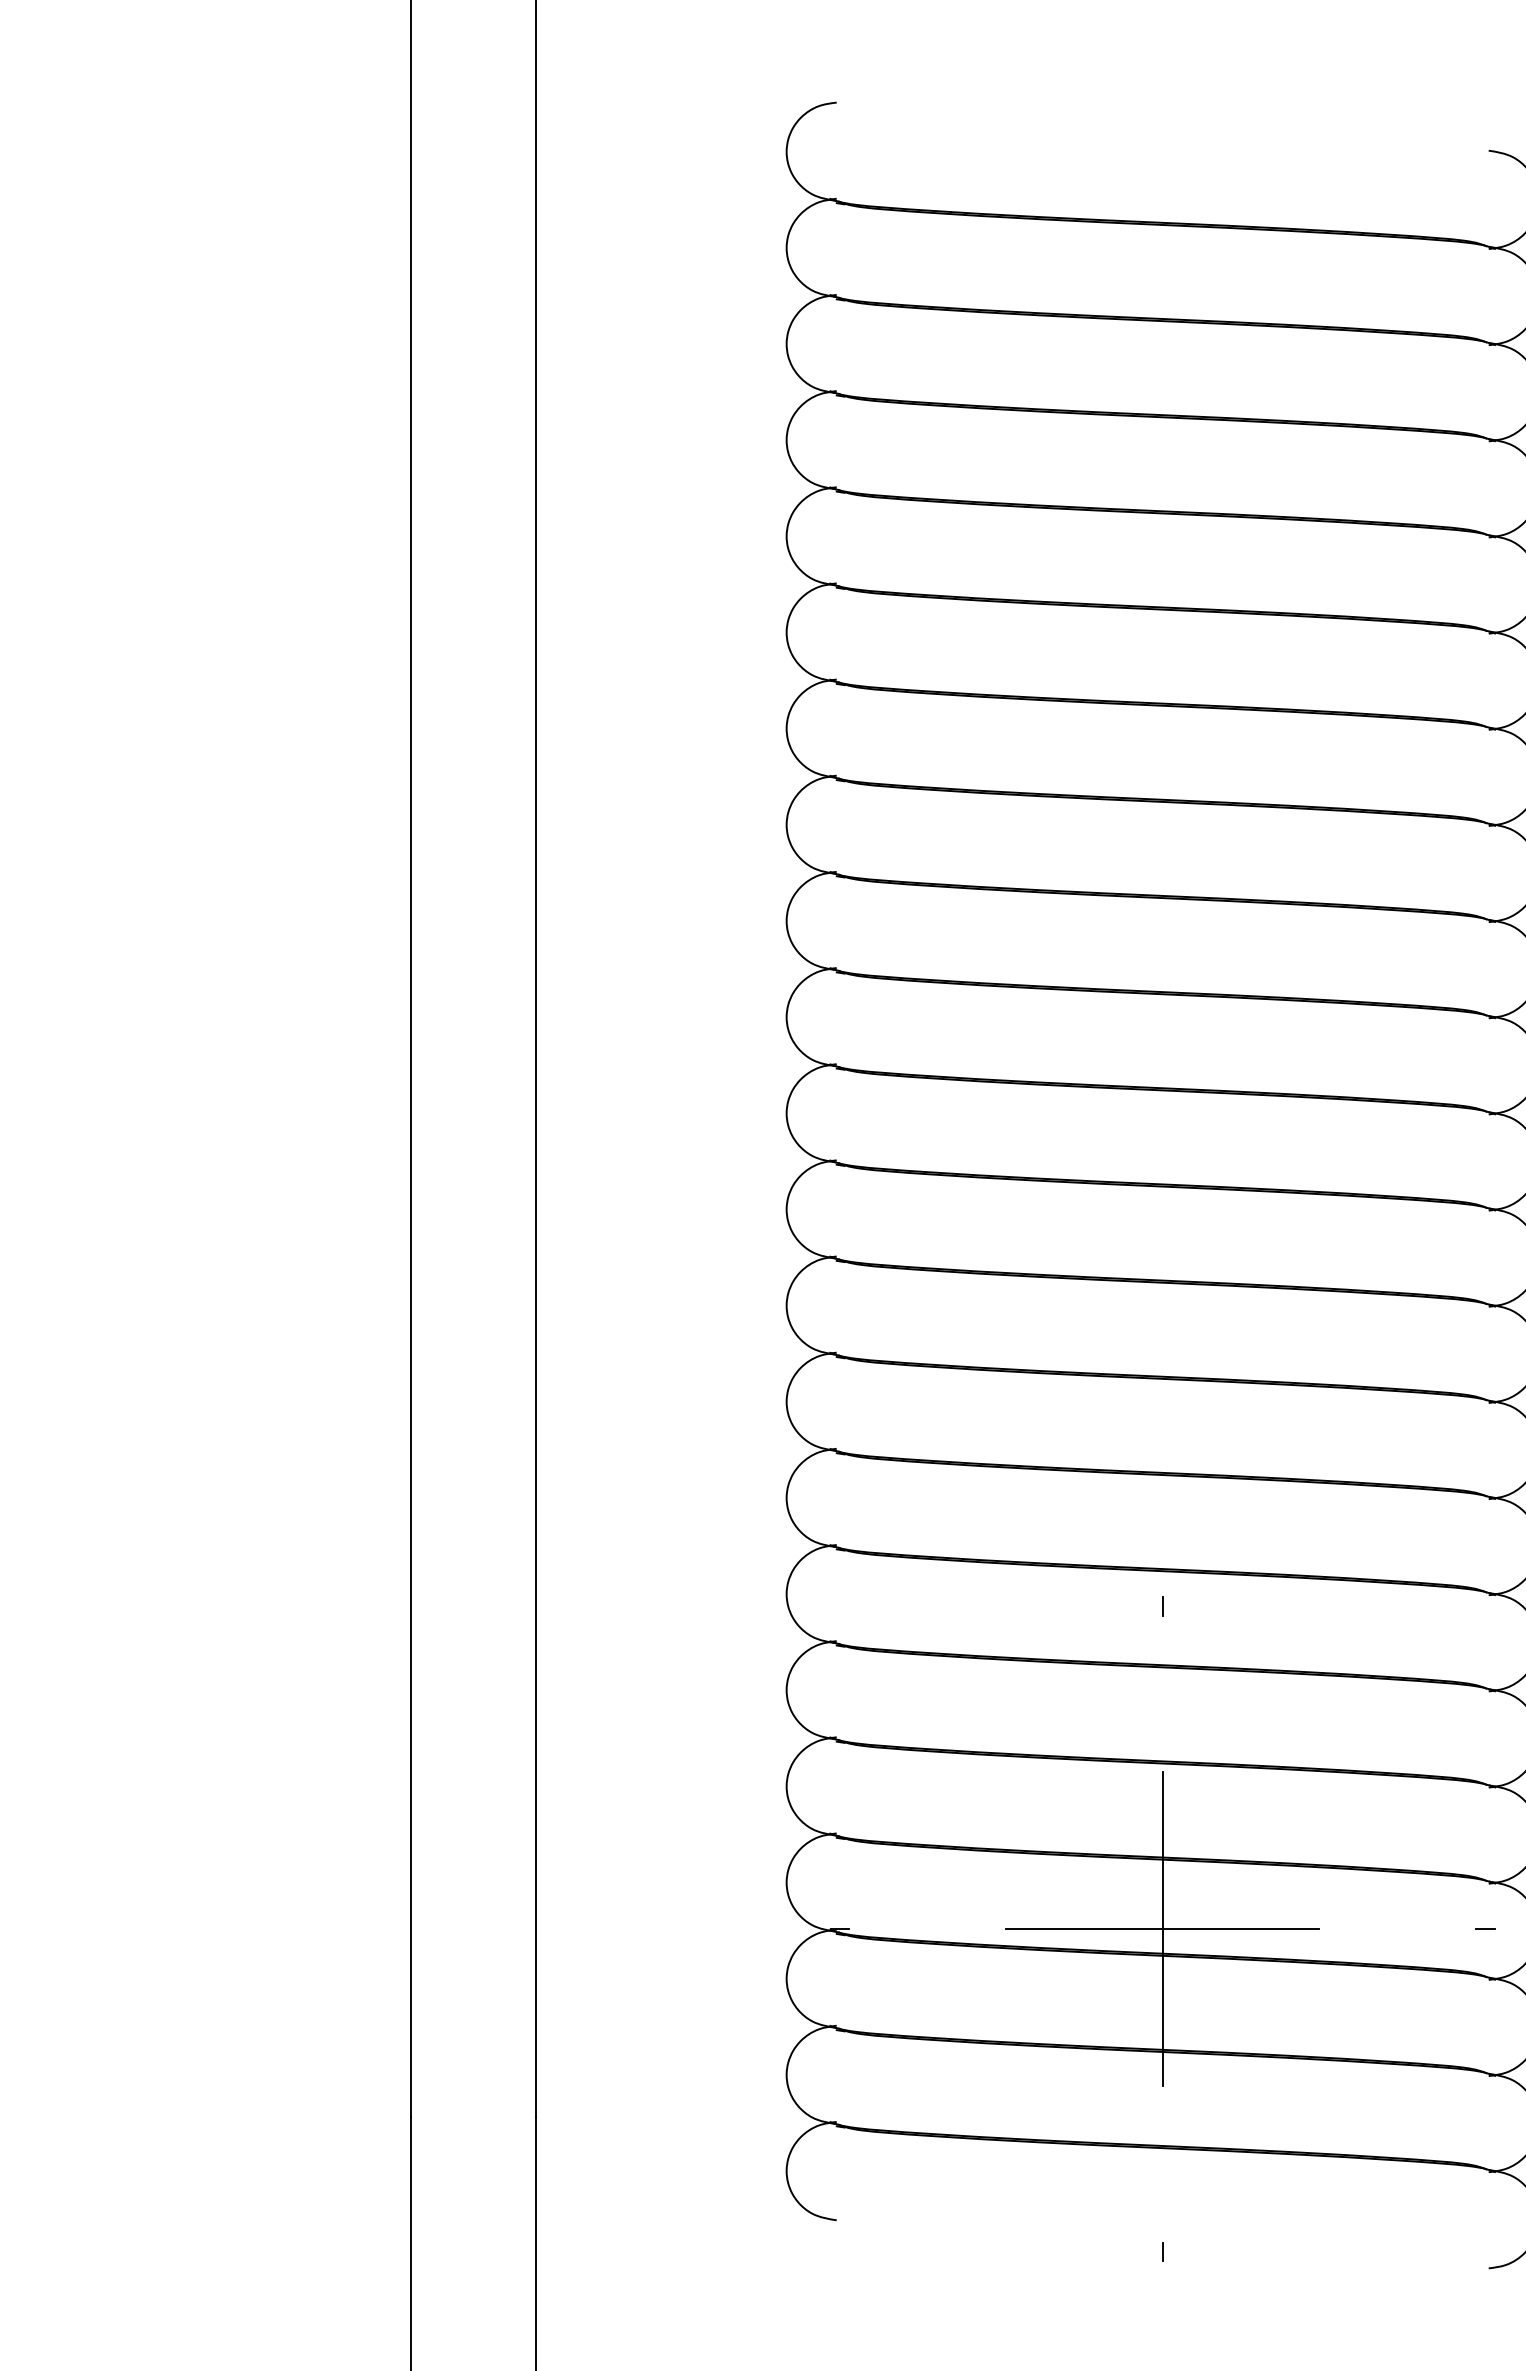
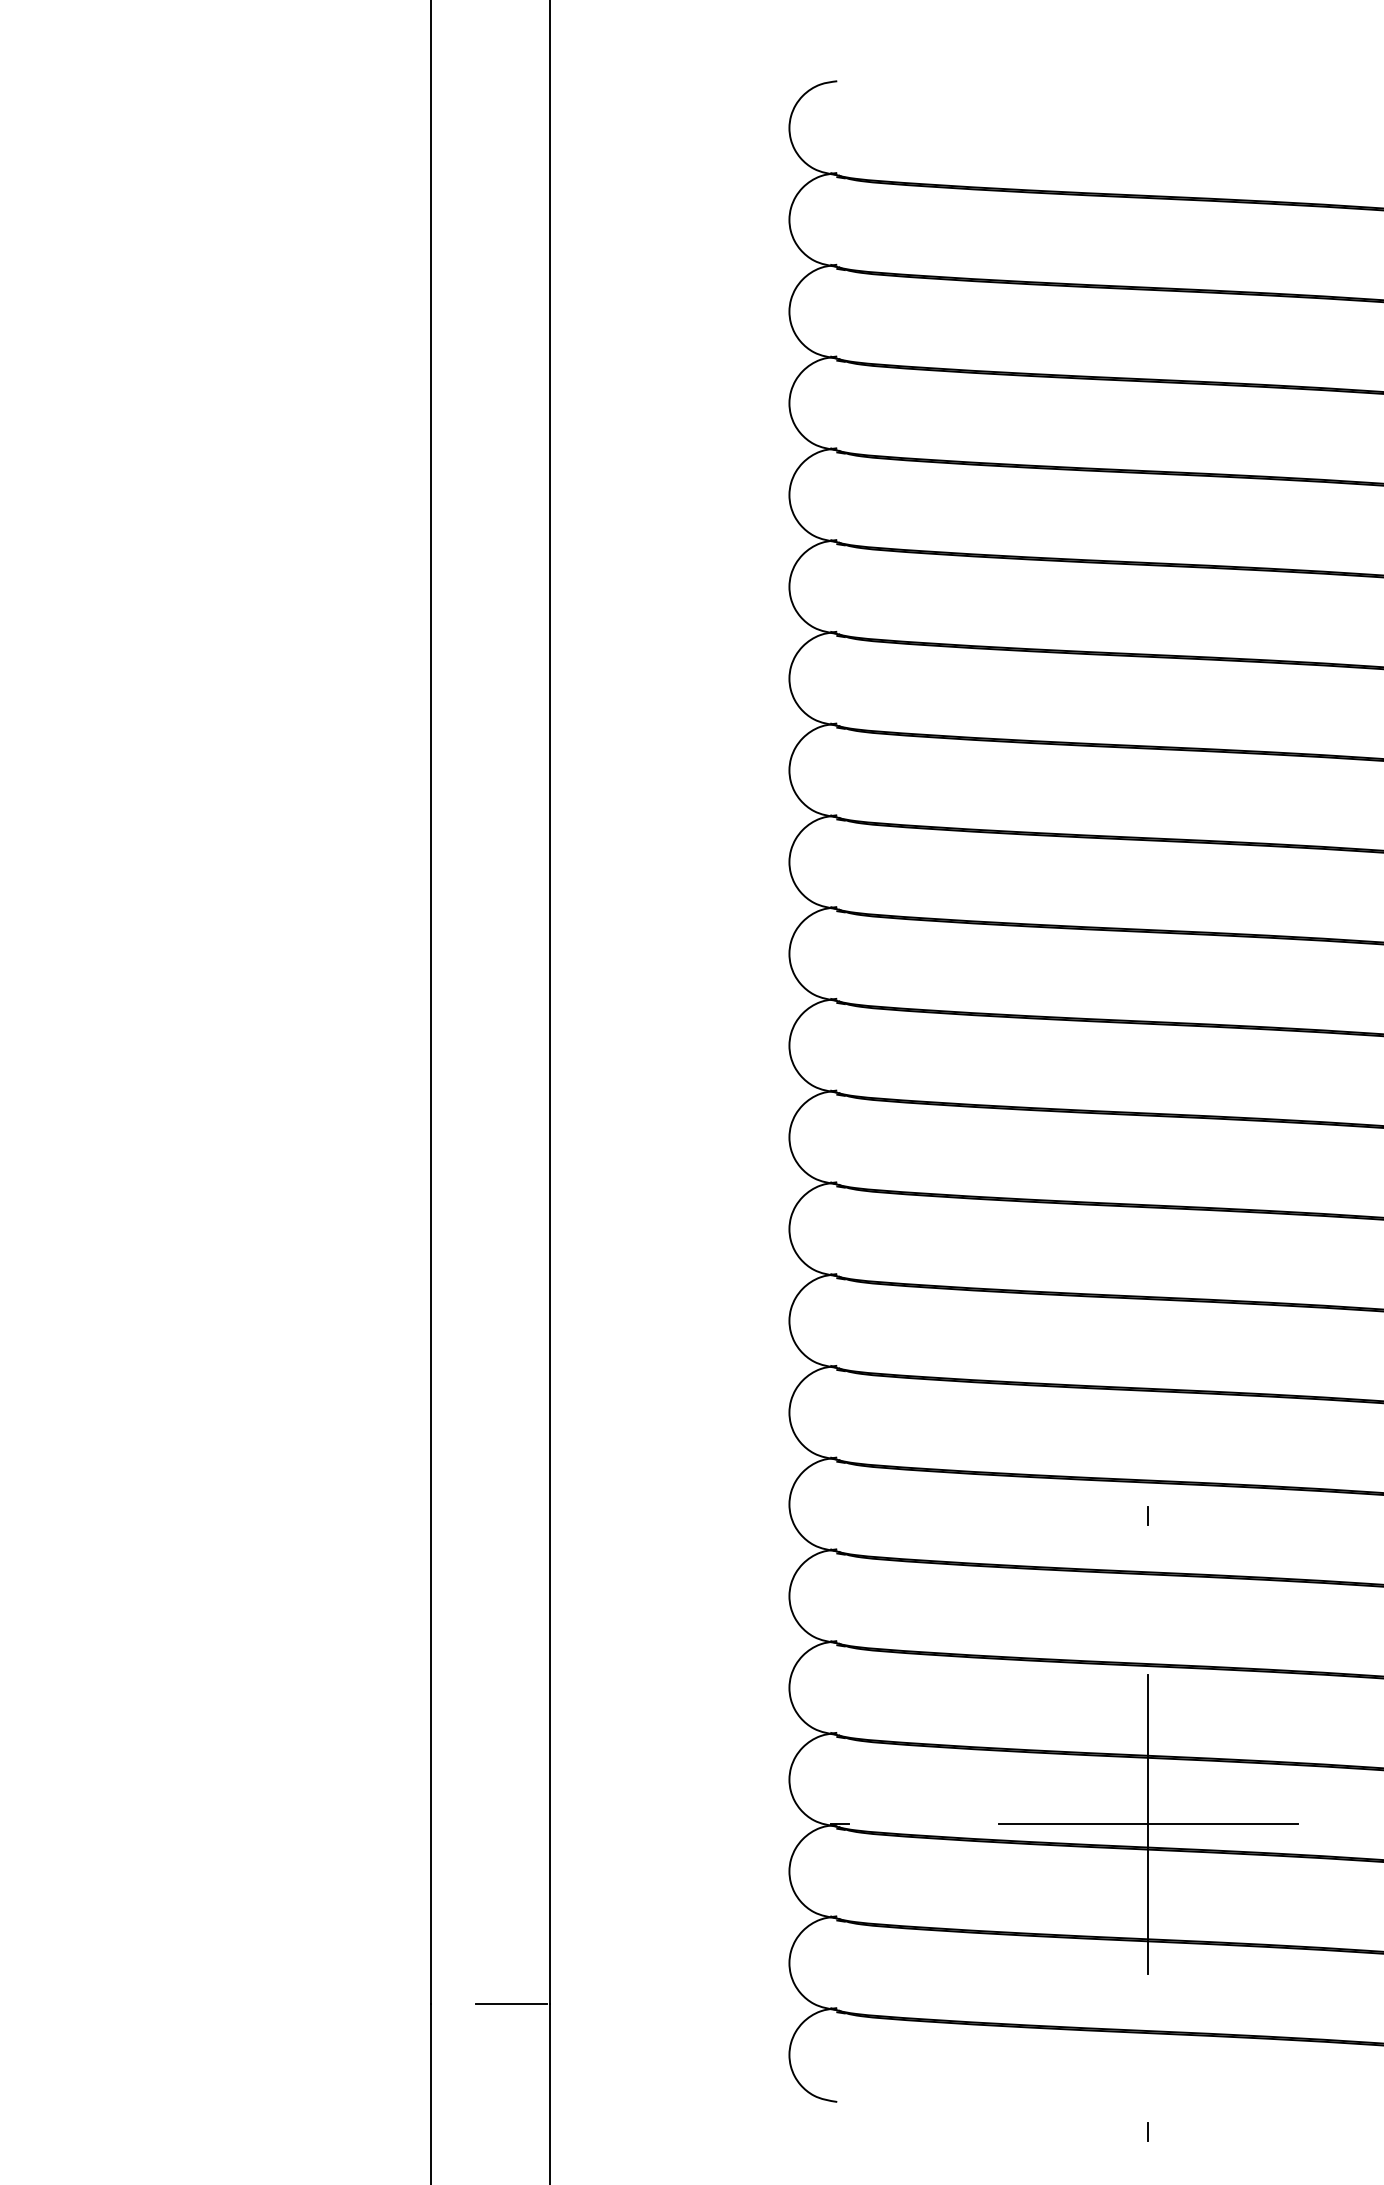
line: (495, 2117) -> (511, 2003), added

